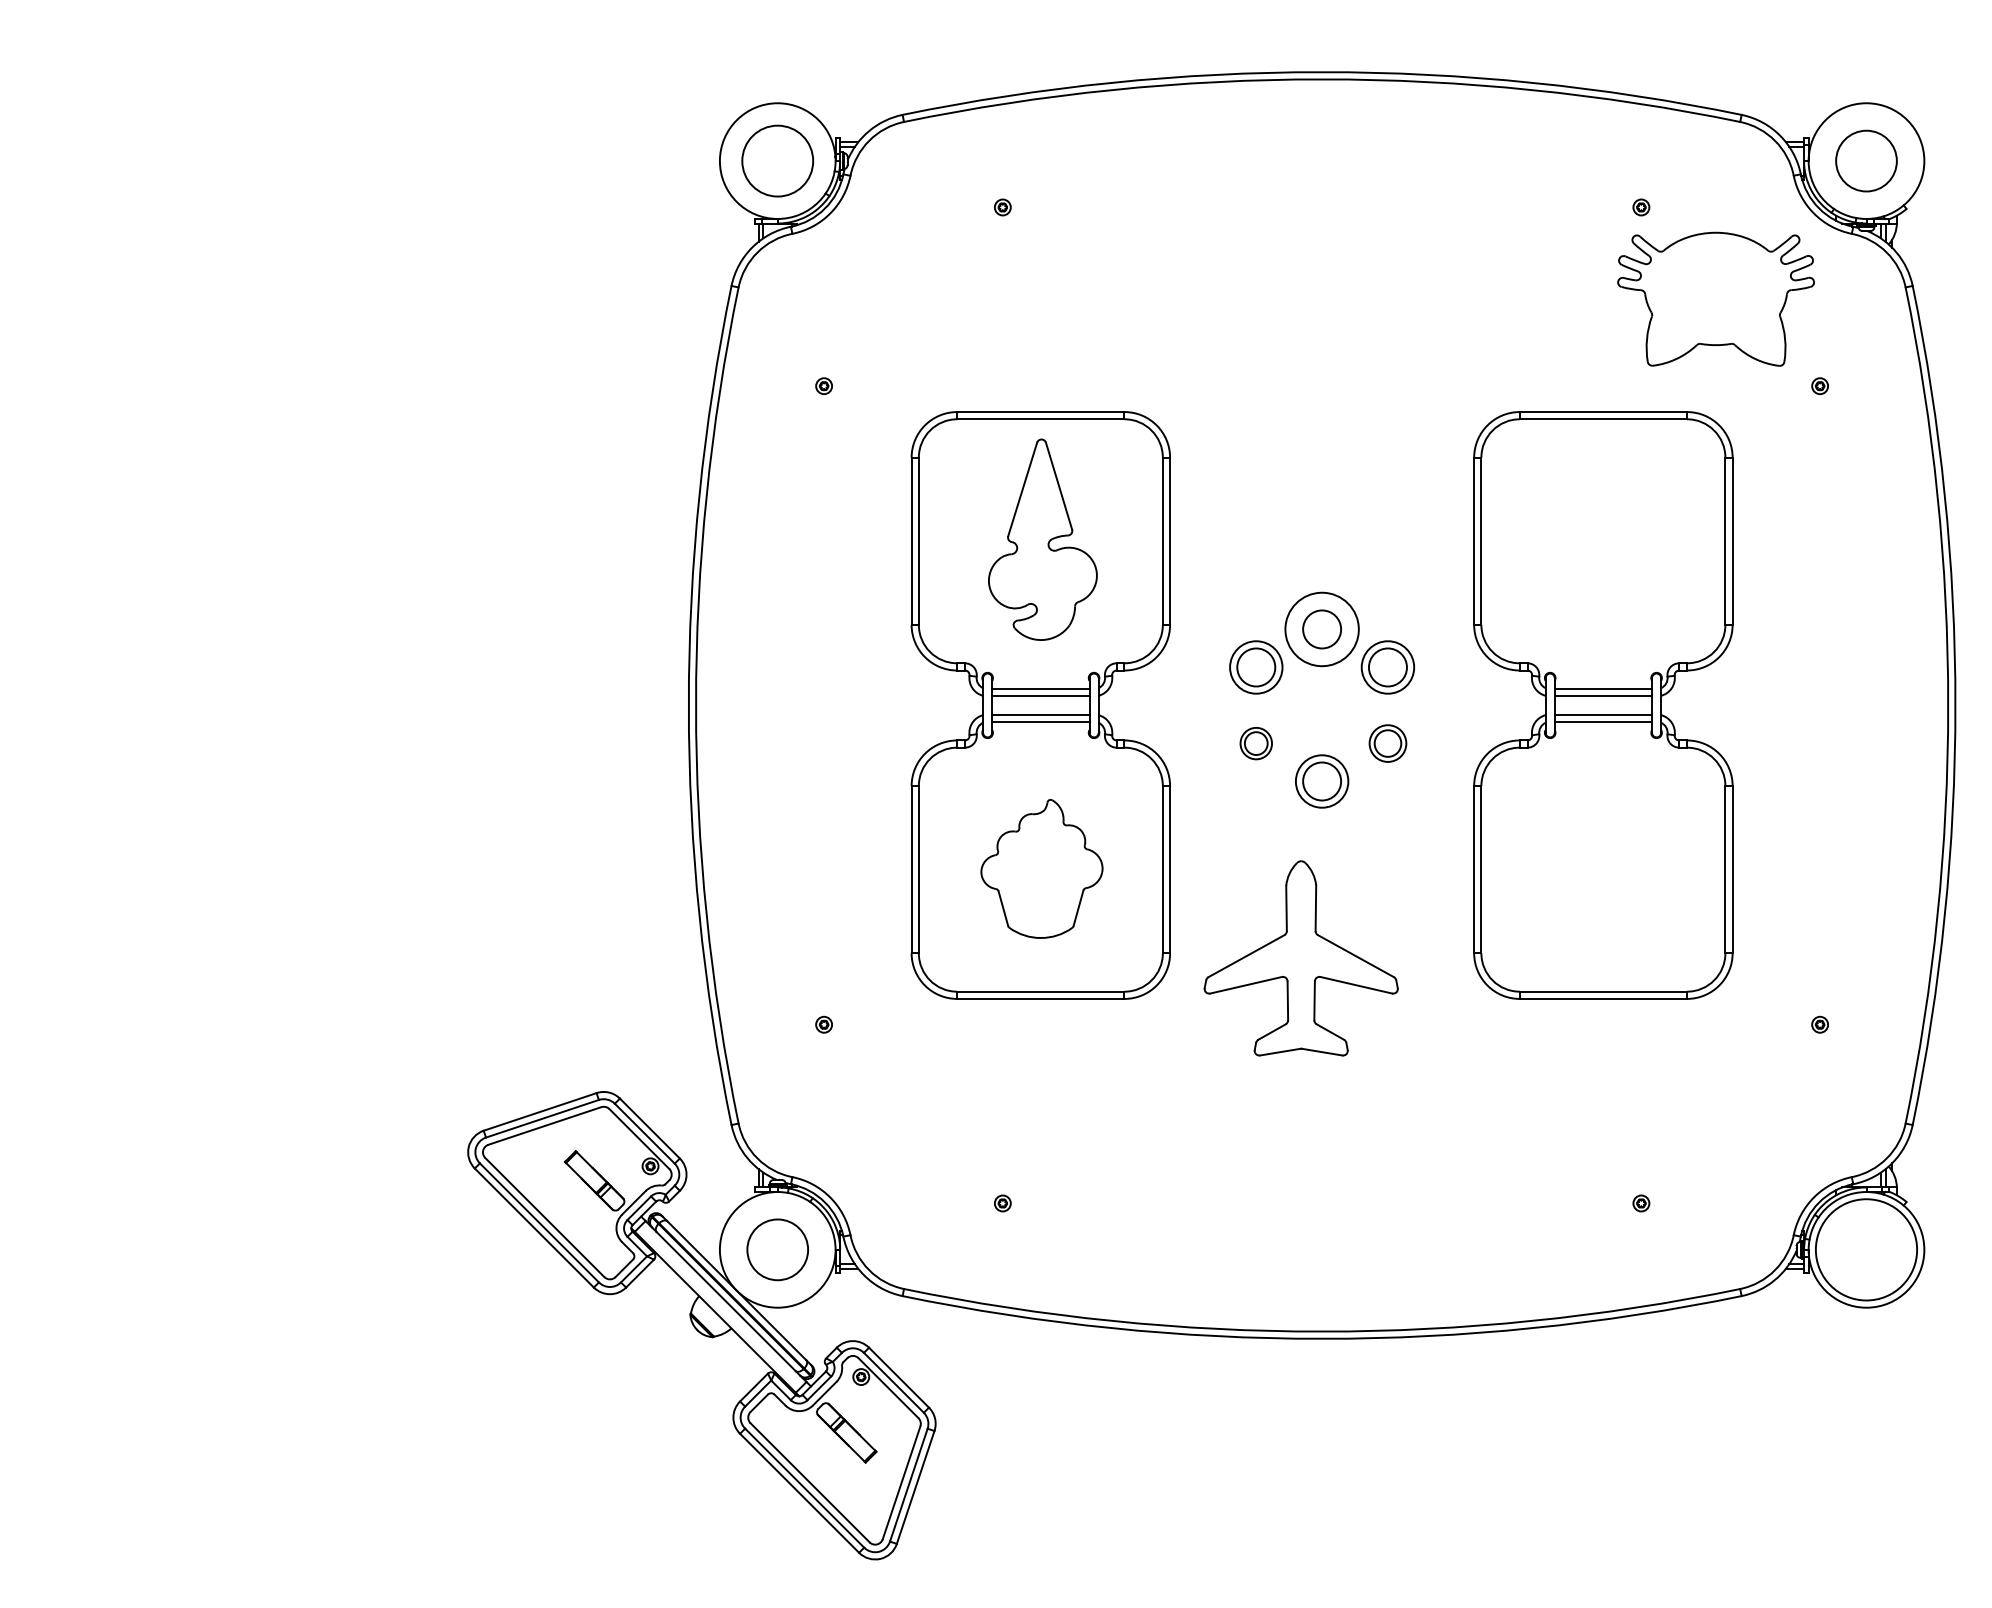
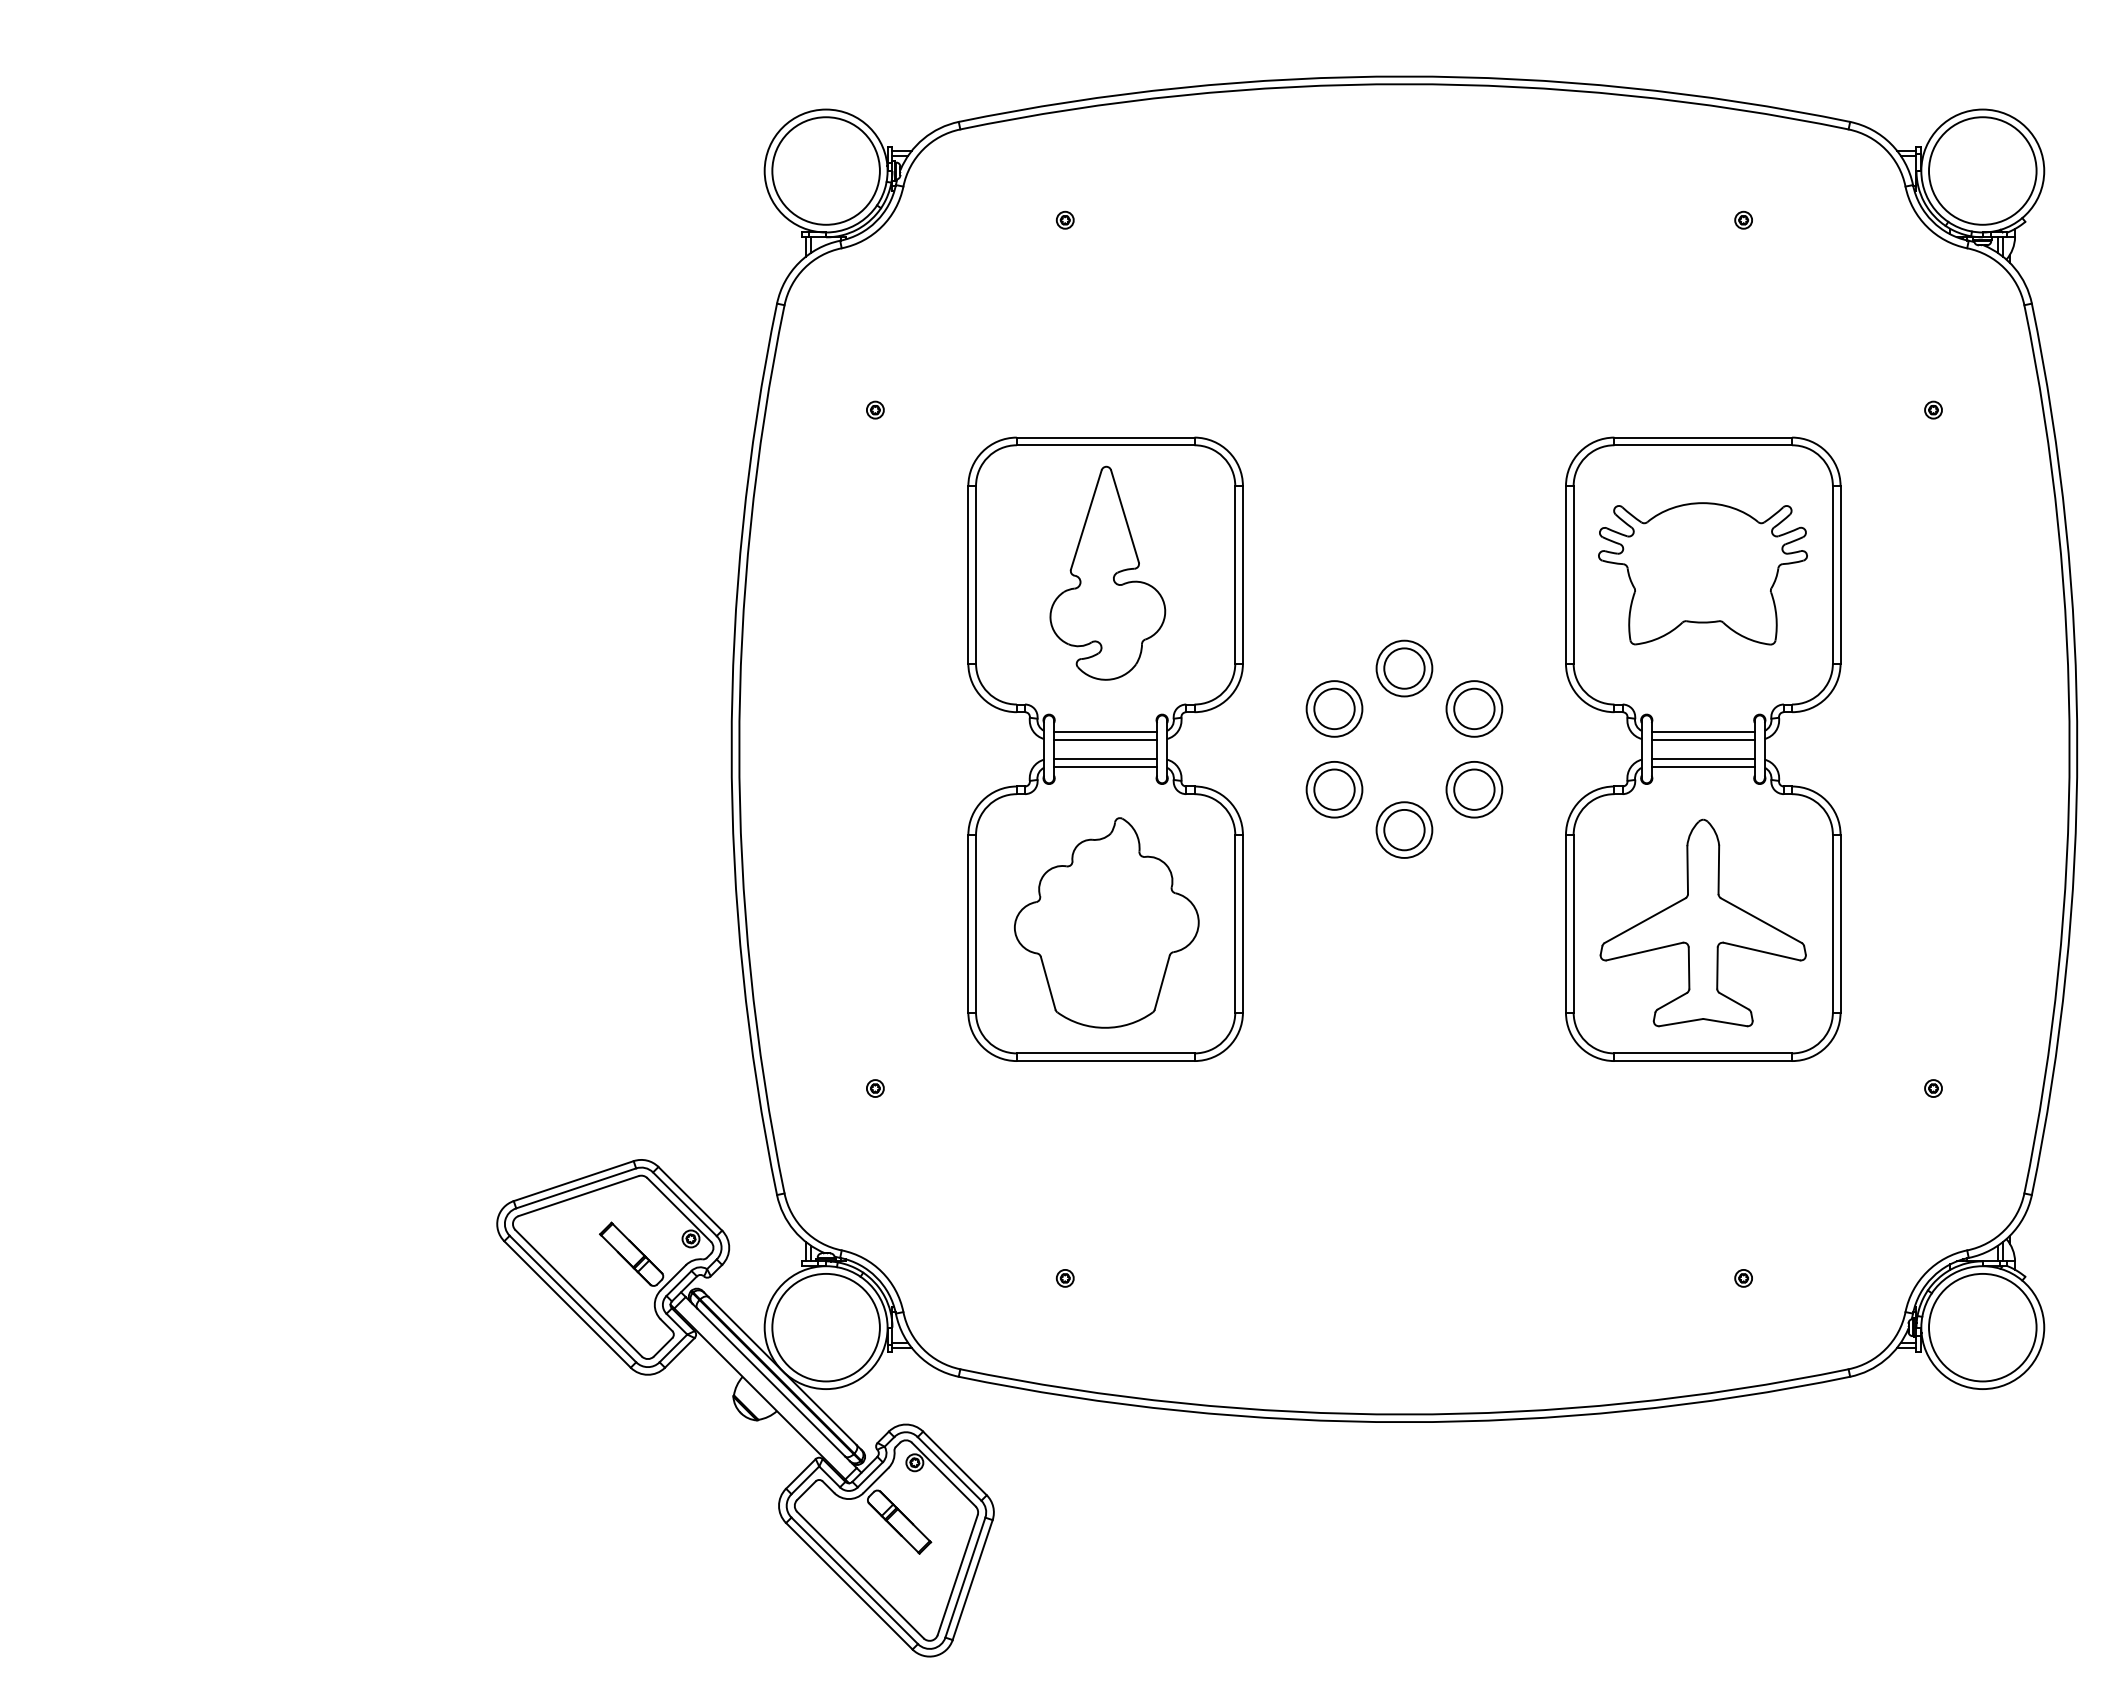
circle: (777, 160) -> (825, 170), size x1.43
circle: (1866, 160) -> (1982, 170), size x1.67
part: (1715, 298) -> (1702, 573), moved
circle: (1322, 629) -> (1404, 668), size x0.71
part: (1256, 743) -> (1334, 789), size x1.67
part: (1388, 743) -> (1474, 789), size x1.43
part: (1041, 868) -> (1106, 922), size x1.43
part: (1300, 957) -> (1702, 922), moved
circle: (777, 1249) -> (825, 1327), size x1.67

